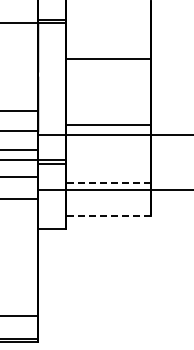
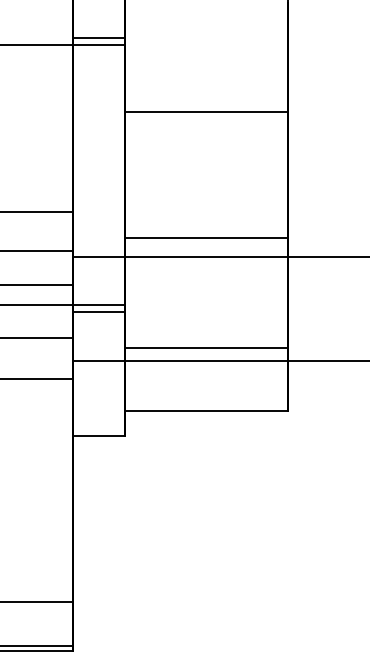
line: (108, 182) -> (206, 347), dashed -> solid
line: (108, 215) -> (206, 410), dashed -> solid

